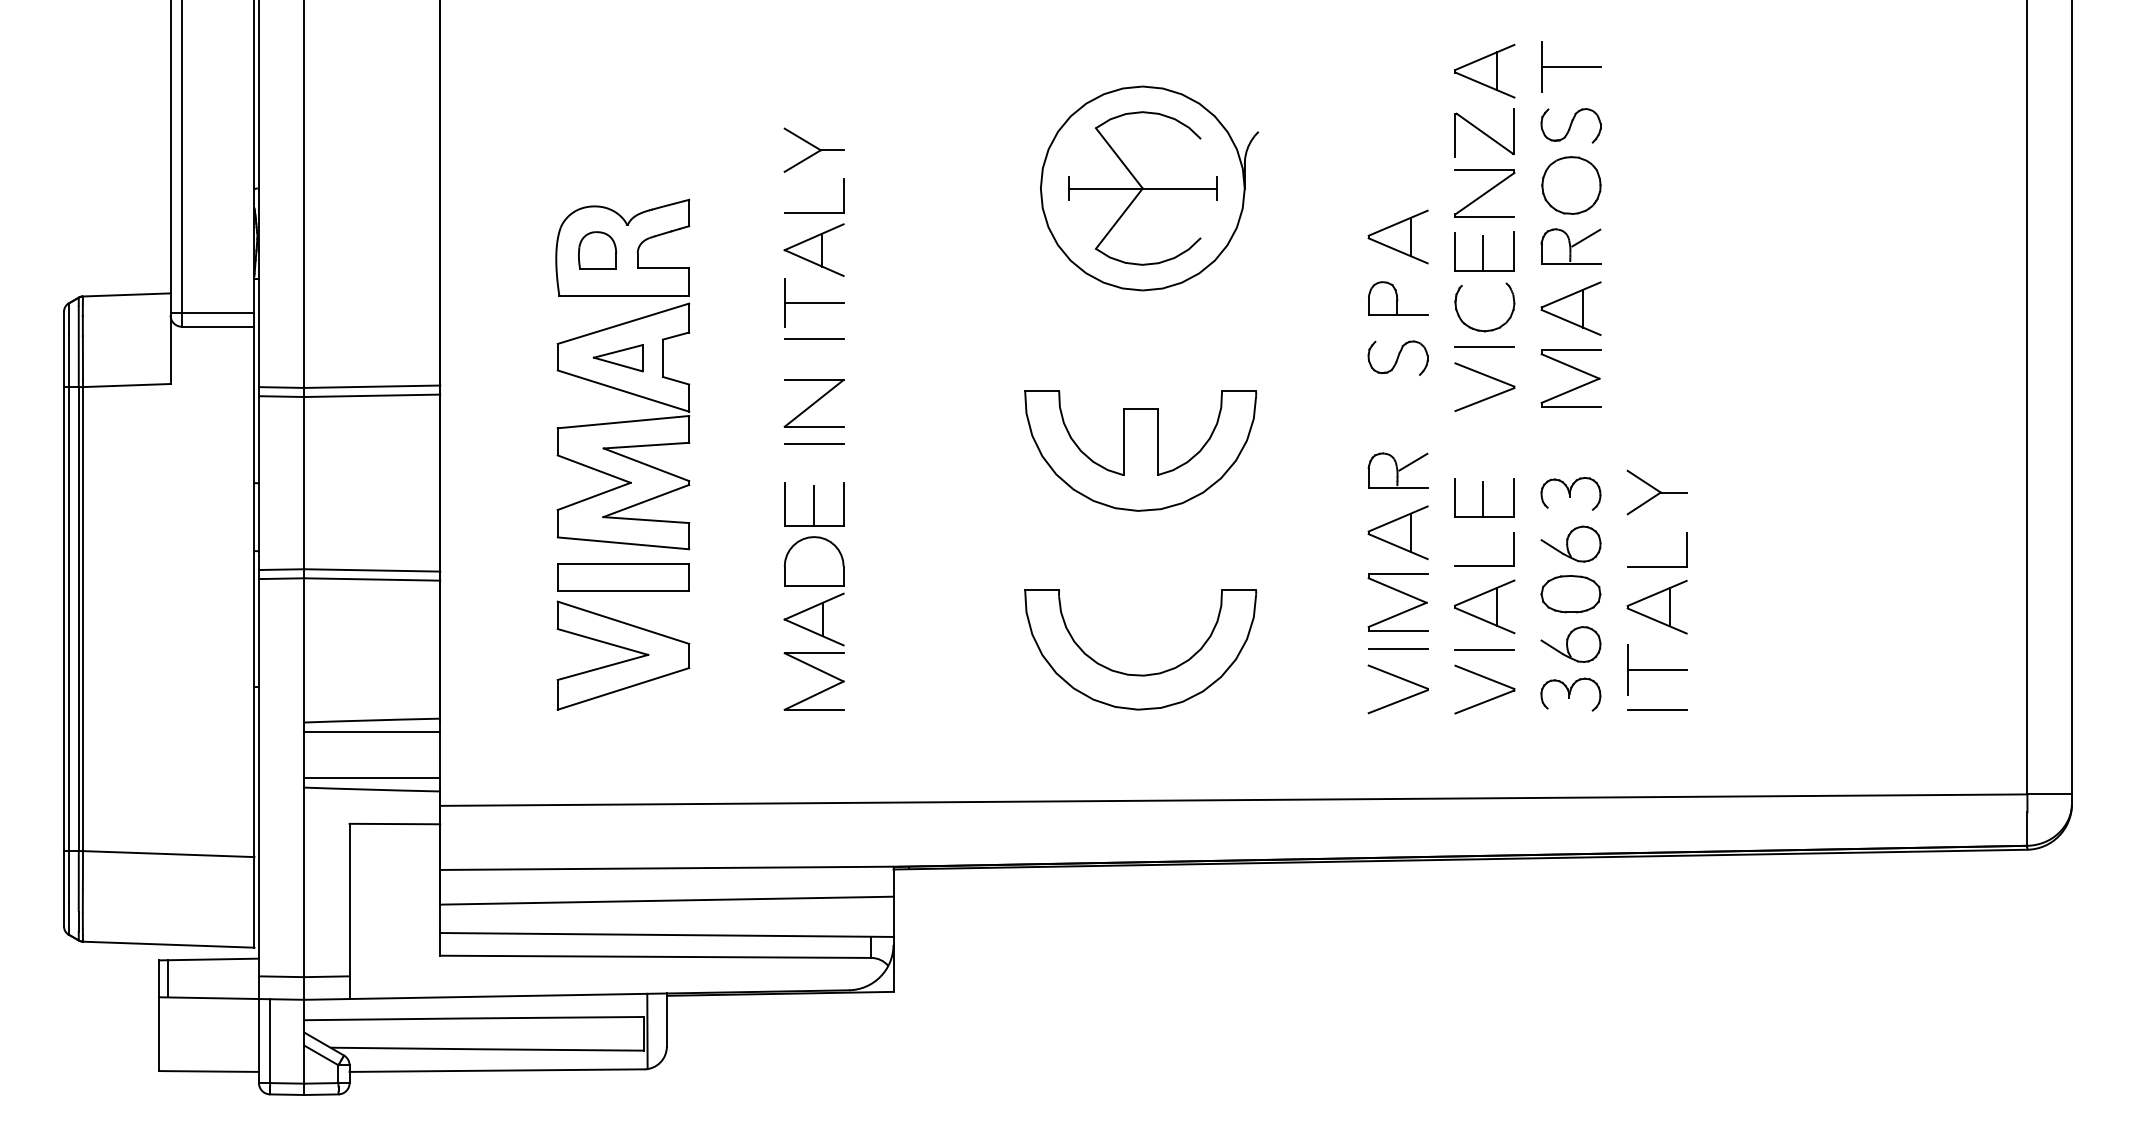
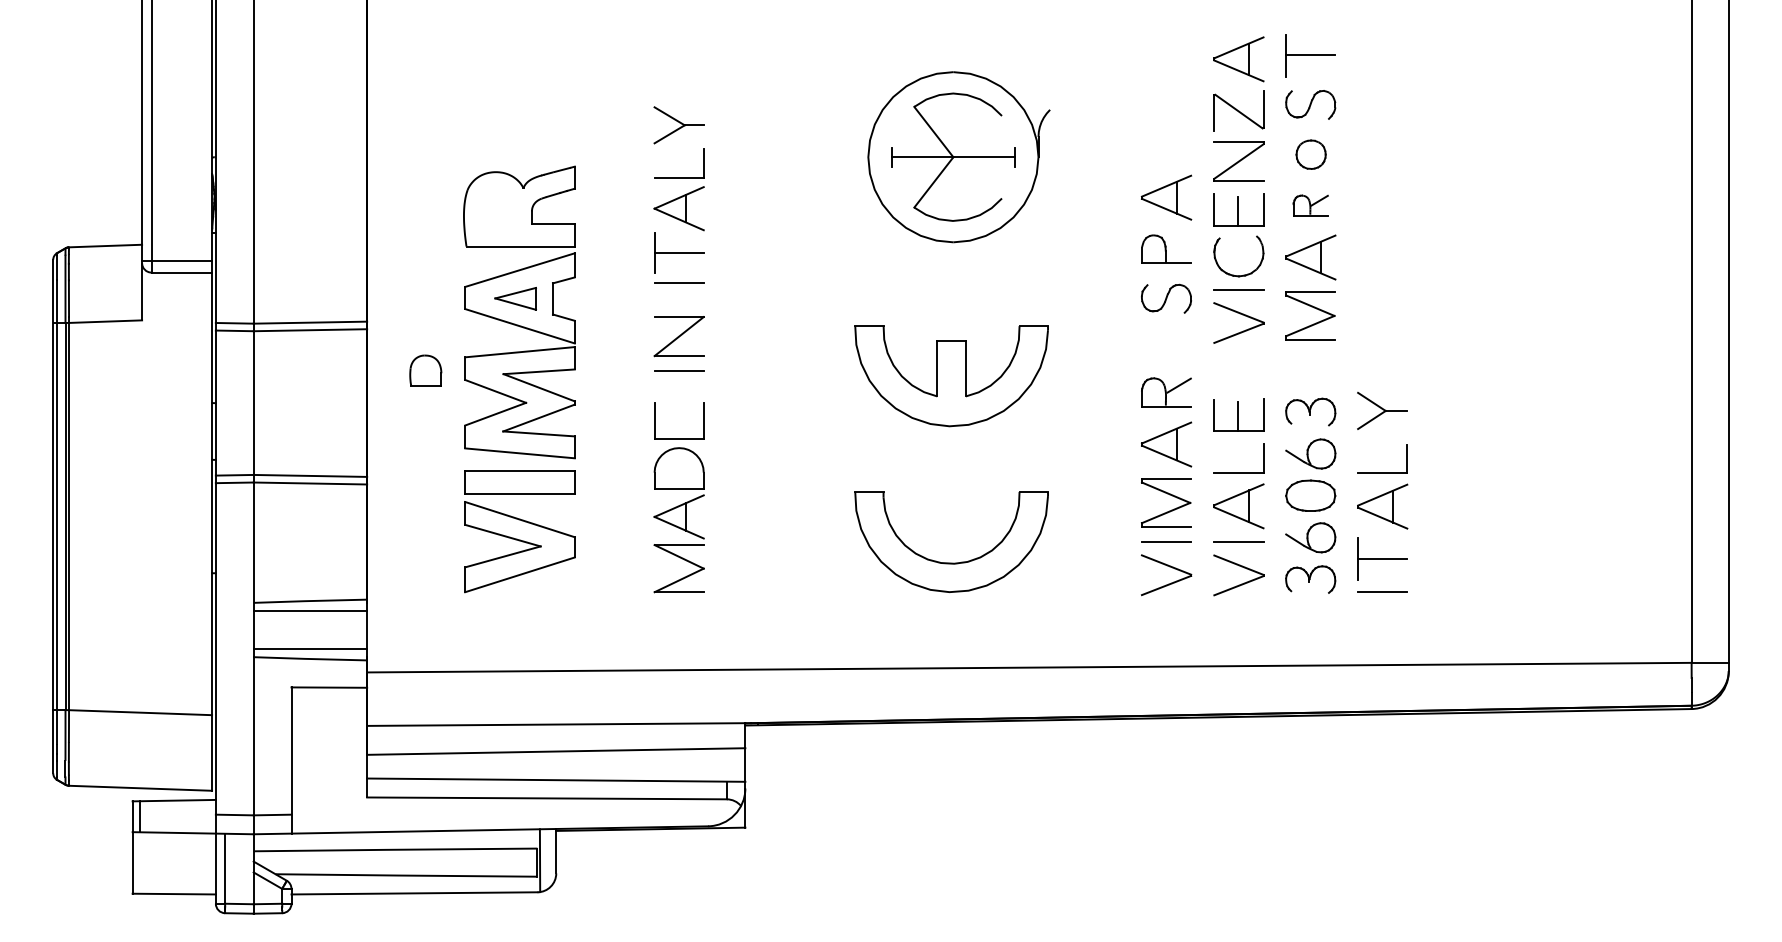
part: (1571, 185) -> (1311, 154), size x0.6
part: (1570, 246) -> (1310, 205), size x0.7
part: (597, 250) -> (425, 370), moved
line: (814, 506) -> (679, 422), removed

